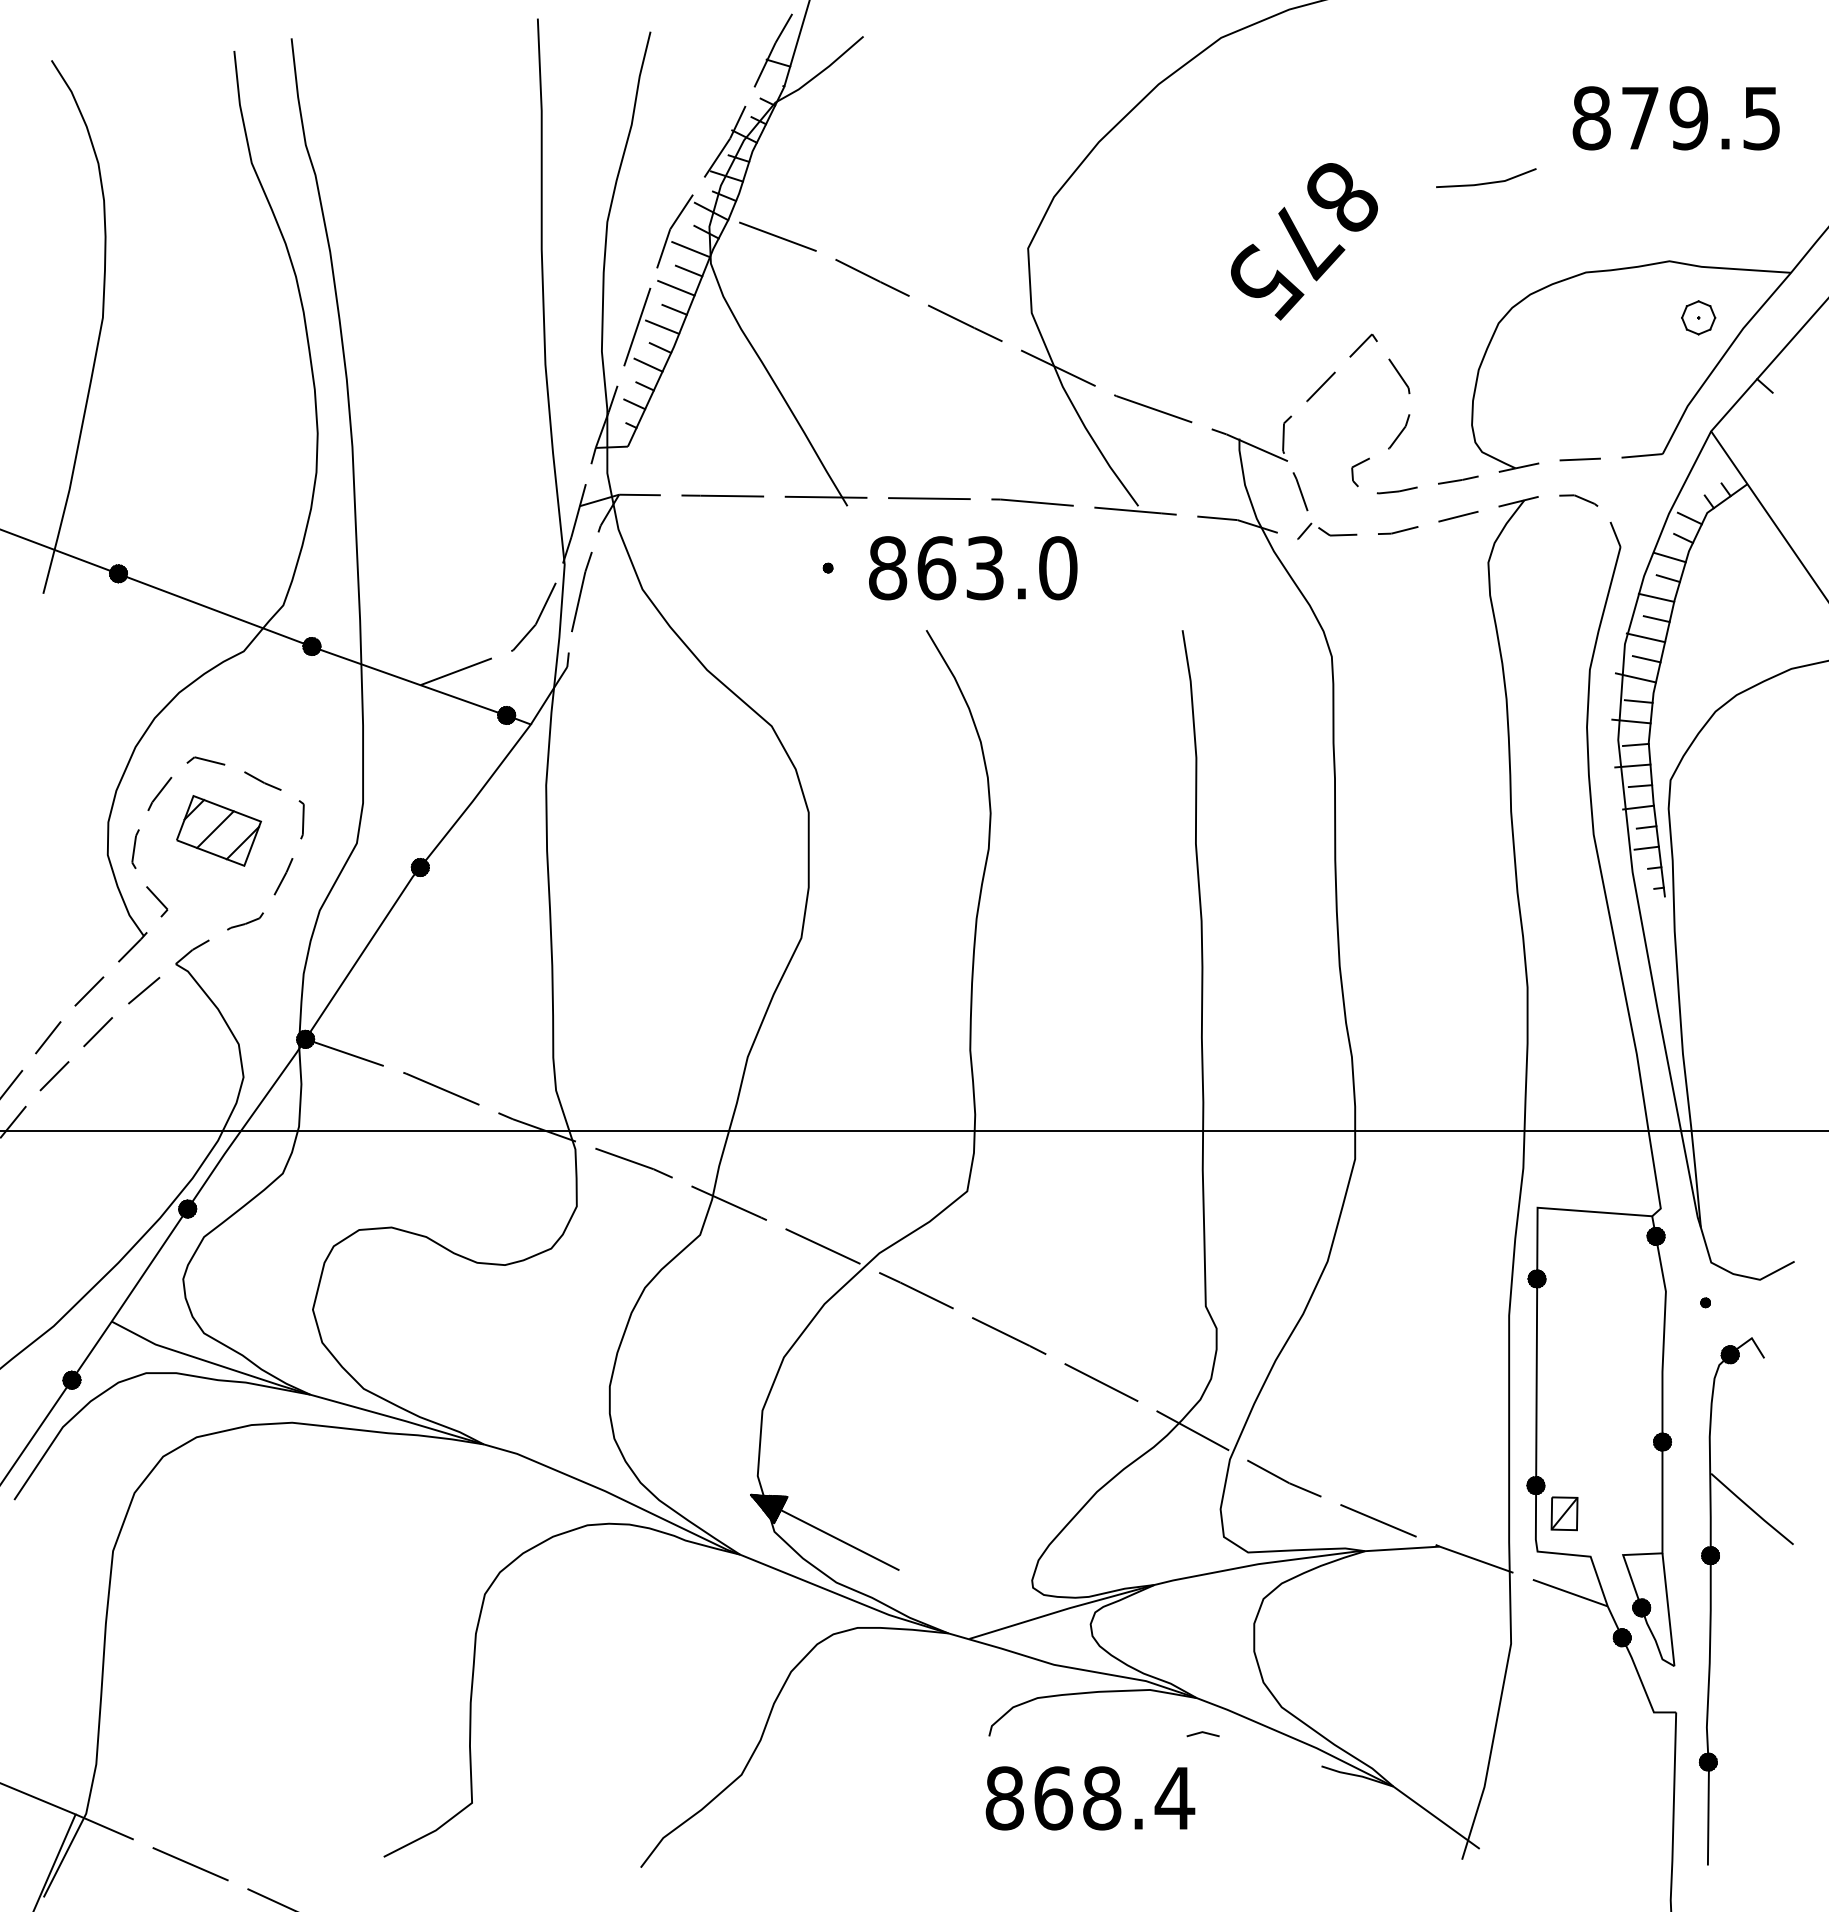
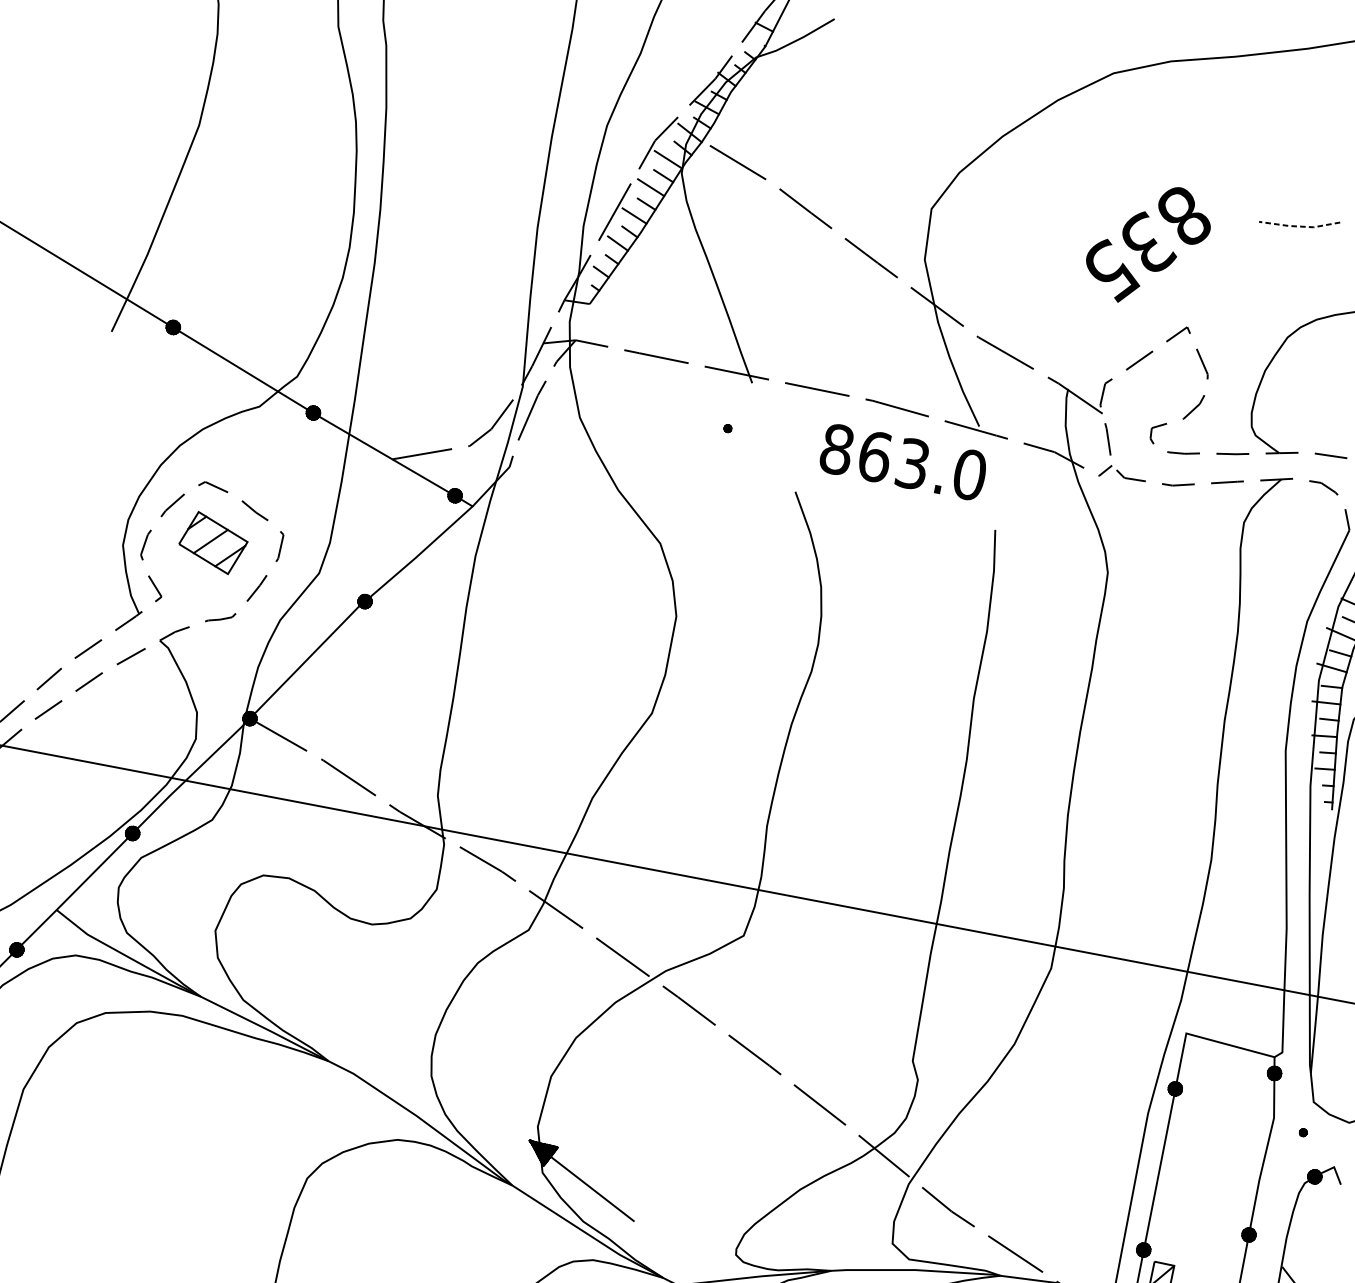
line: (1486, 183) -> (1298, 226), solid -> dashed
text: (1307, 241) -> (1150, 245), 875 -> 835
text: (973, 568) -> (903, 462), moved

